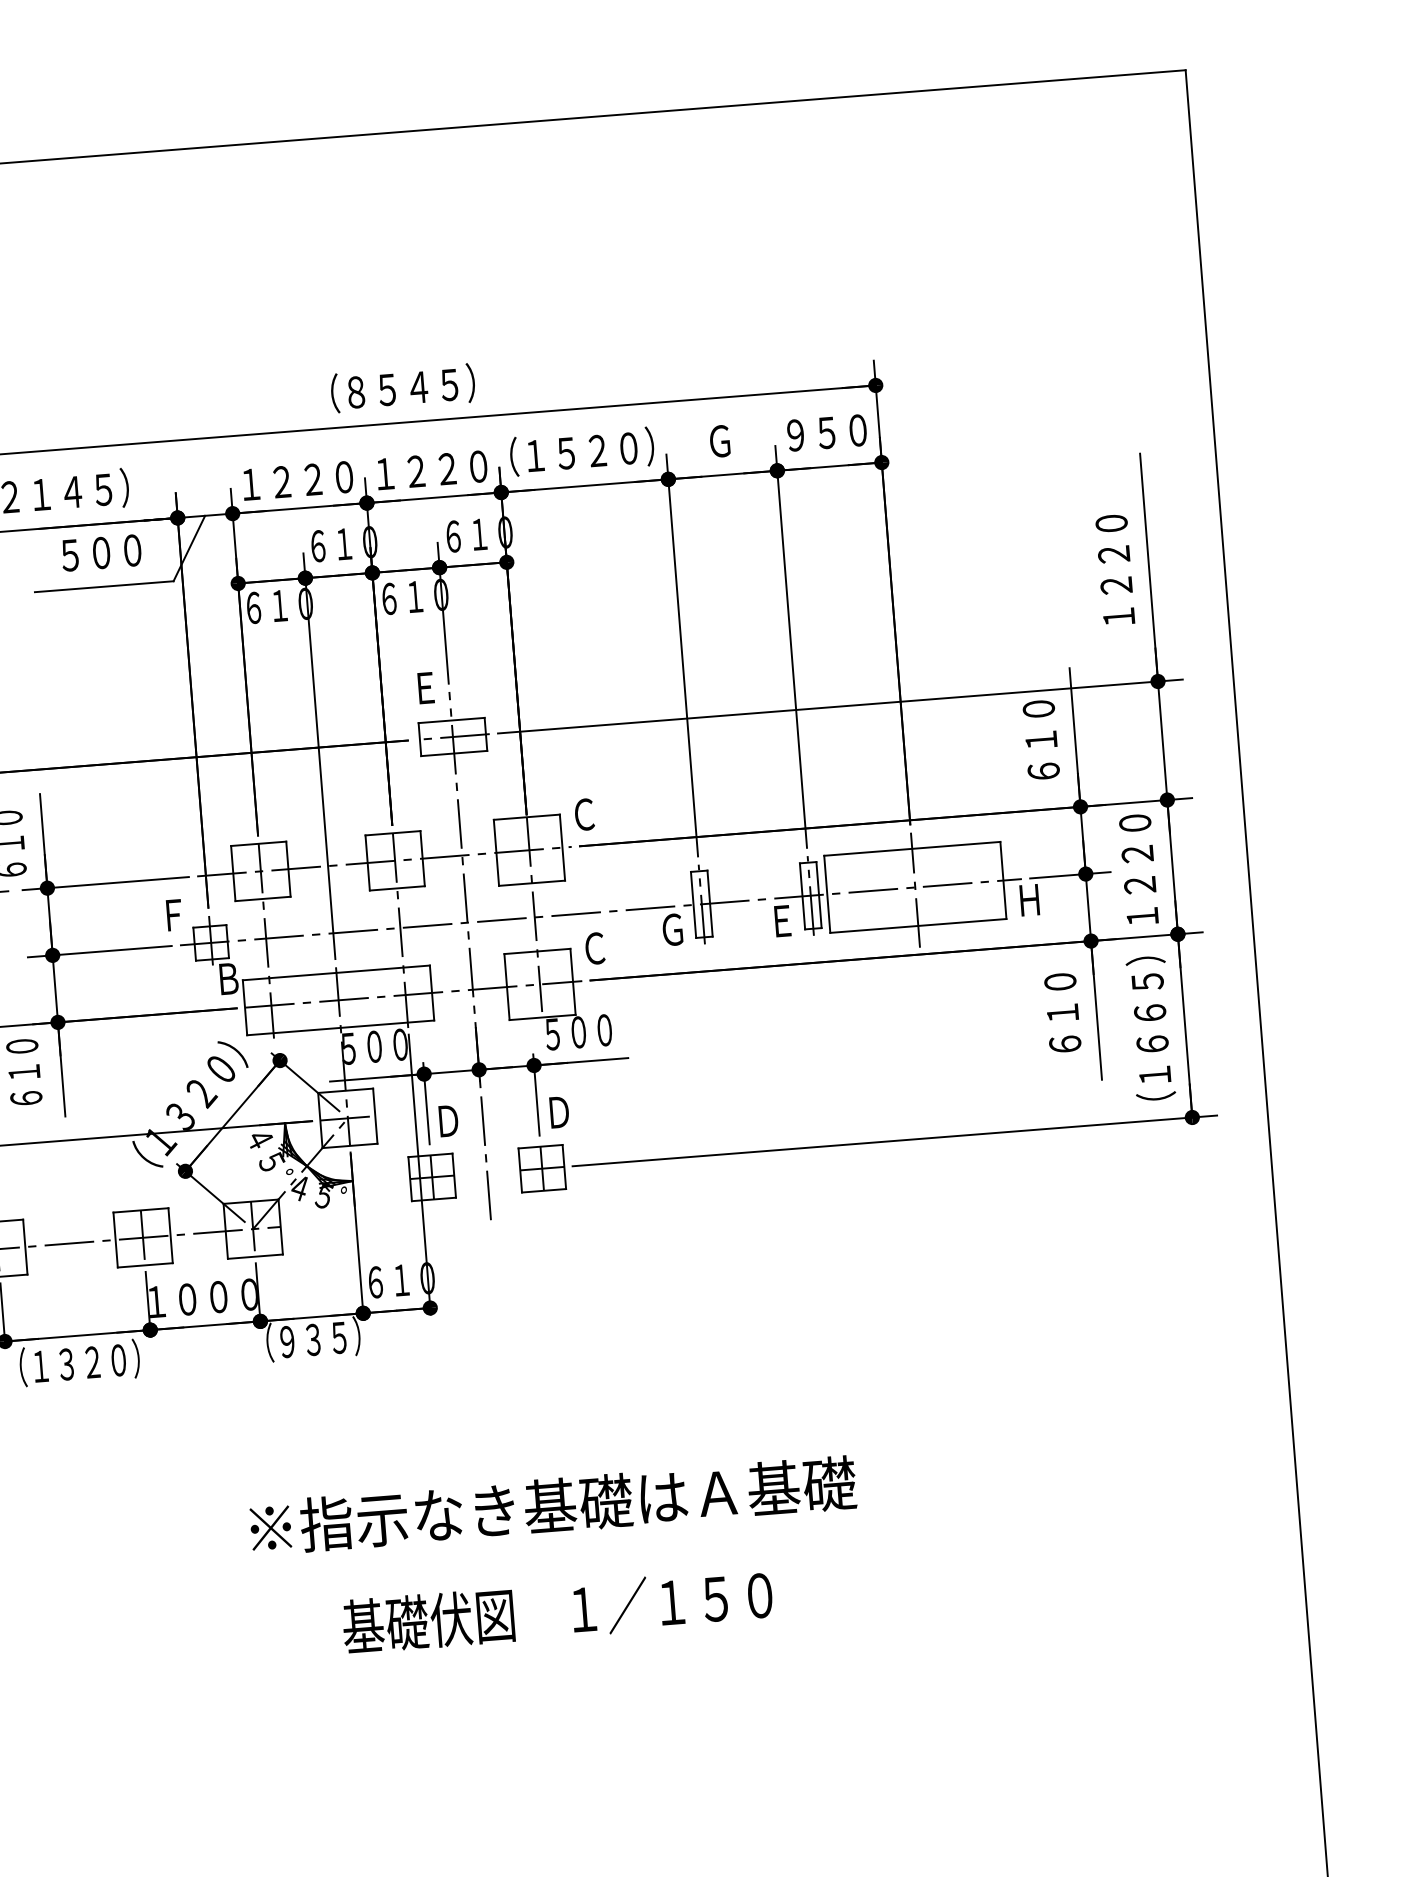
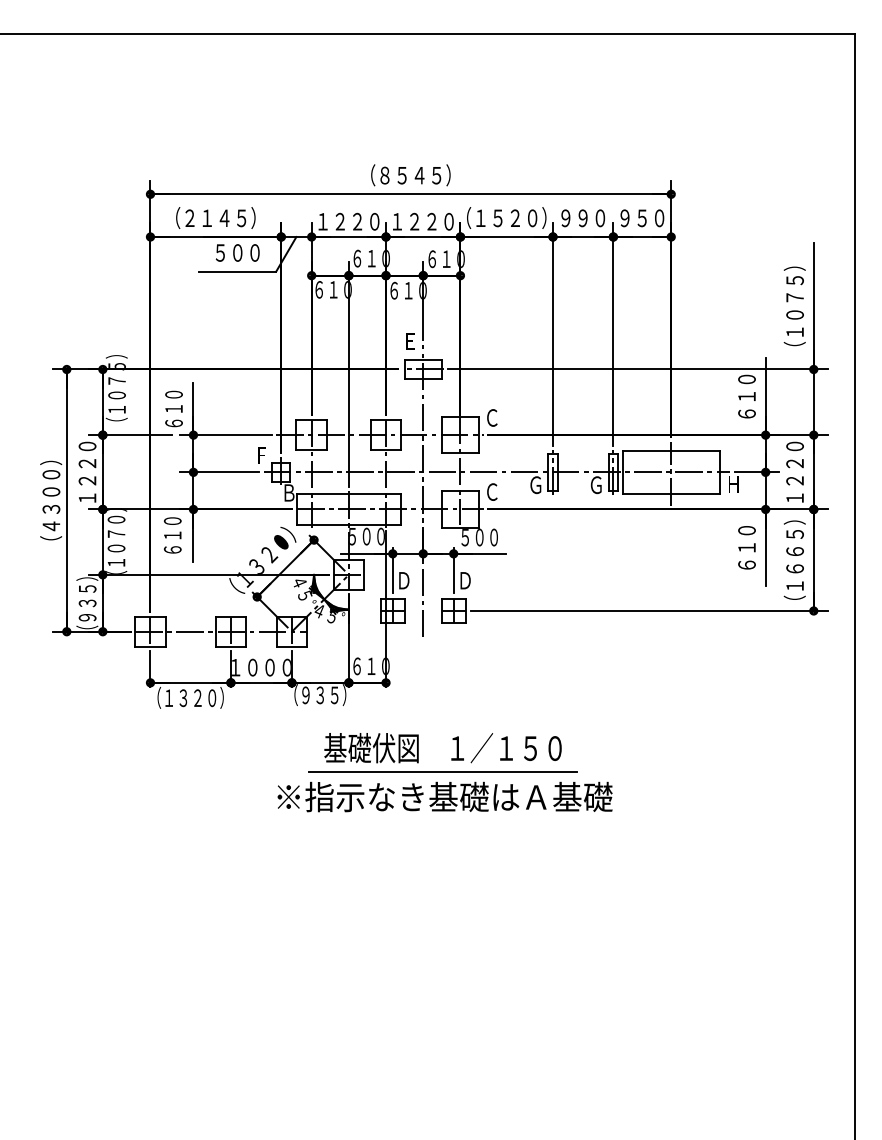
text: (720, 441) -> (583, 218), Ｇ -> ９９０
text: (1114, 570) -> (794, 306), １２２０ -> （１０７５）
text: (780, 921) -> (595, 485), Ｅ -> Ｇ
line: (546, 1461) -> (443, 772), added
text: (556, 1611) -> (442, 748), moved

